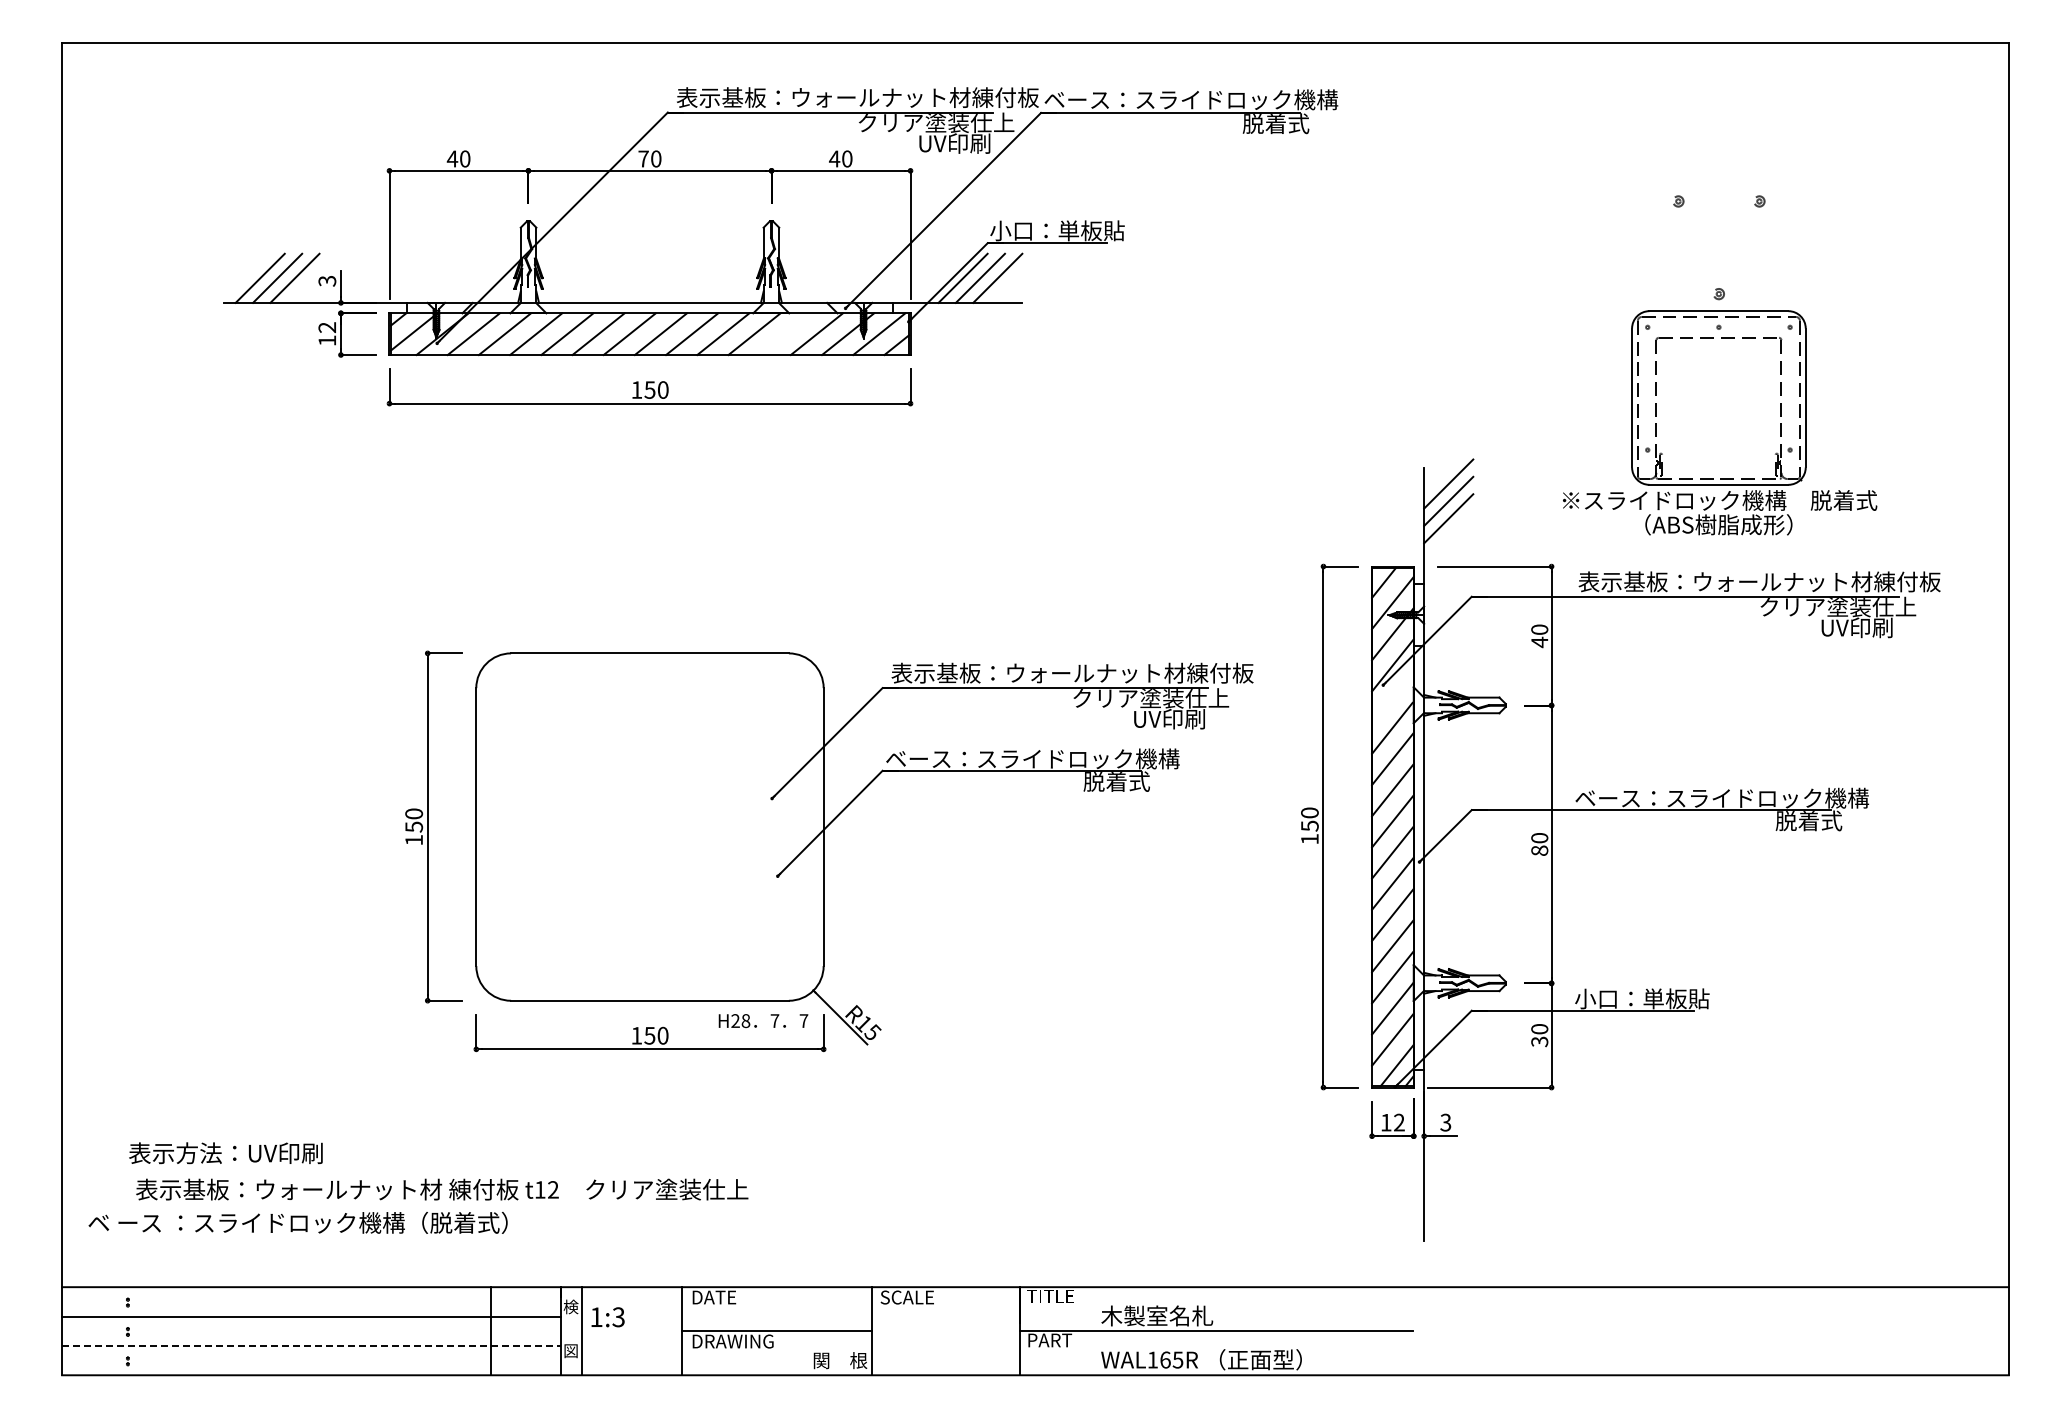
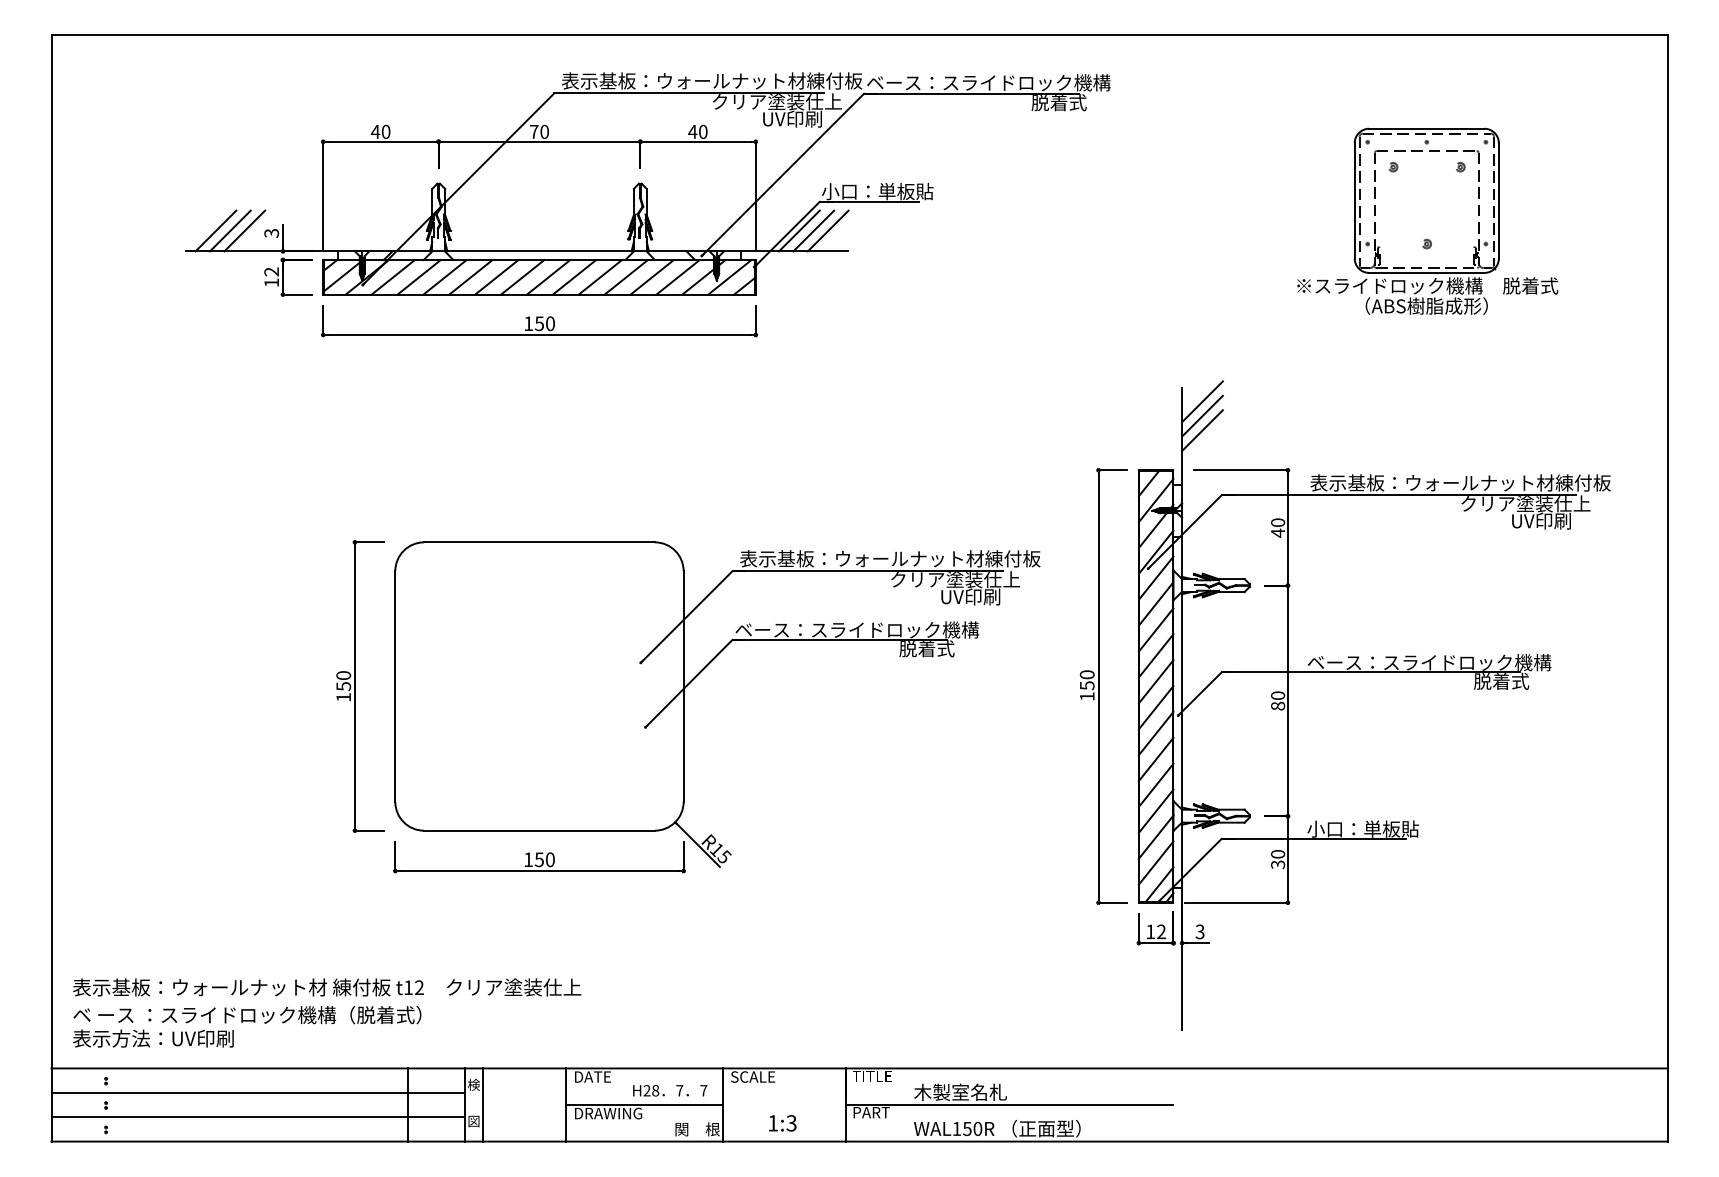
line: (785, 334) -> (651, 277), added
part: (1720, 422) -> (1428, 221), moved
line: (1392, 696) -> (1155, 578), added
text: (763, 1021) -> (670, 1091), moved
text: (225, 1153) -> (153, 1038), moved
text: (442, 1189) -> (327, 987), moved
text: (607, 1317) -> (782, 1123), moved
line: (311, 1345) -> (258, 1116), dashed -> solid
text: (1171, 1359) -> (972, 1128), WAL165R -> WAL150R

